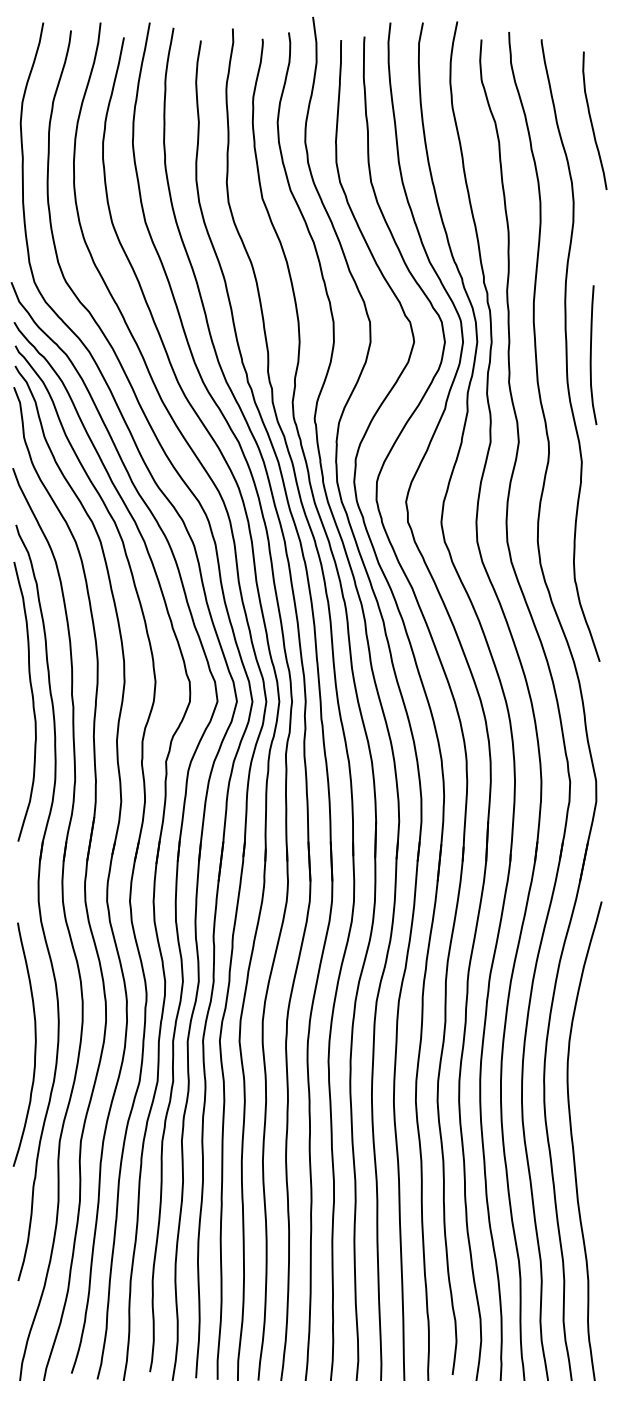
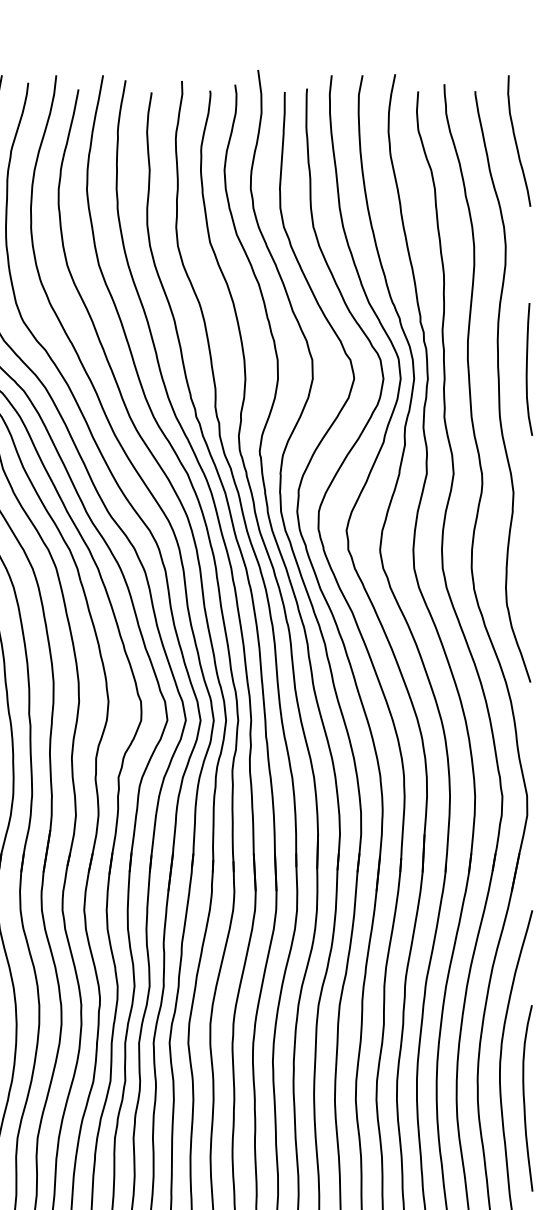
curve: (592, 121) -> (516, 141), moved
curve: (591, 355) -> (527, 369), moved
curve: (593, 1099) -> (524, 1098), added

